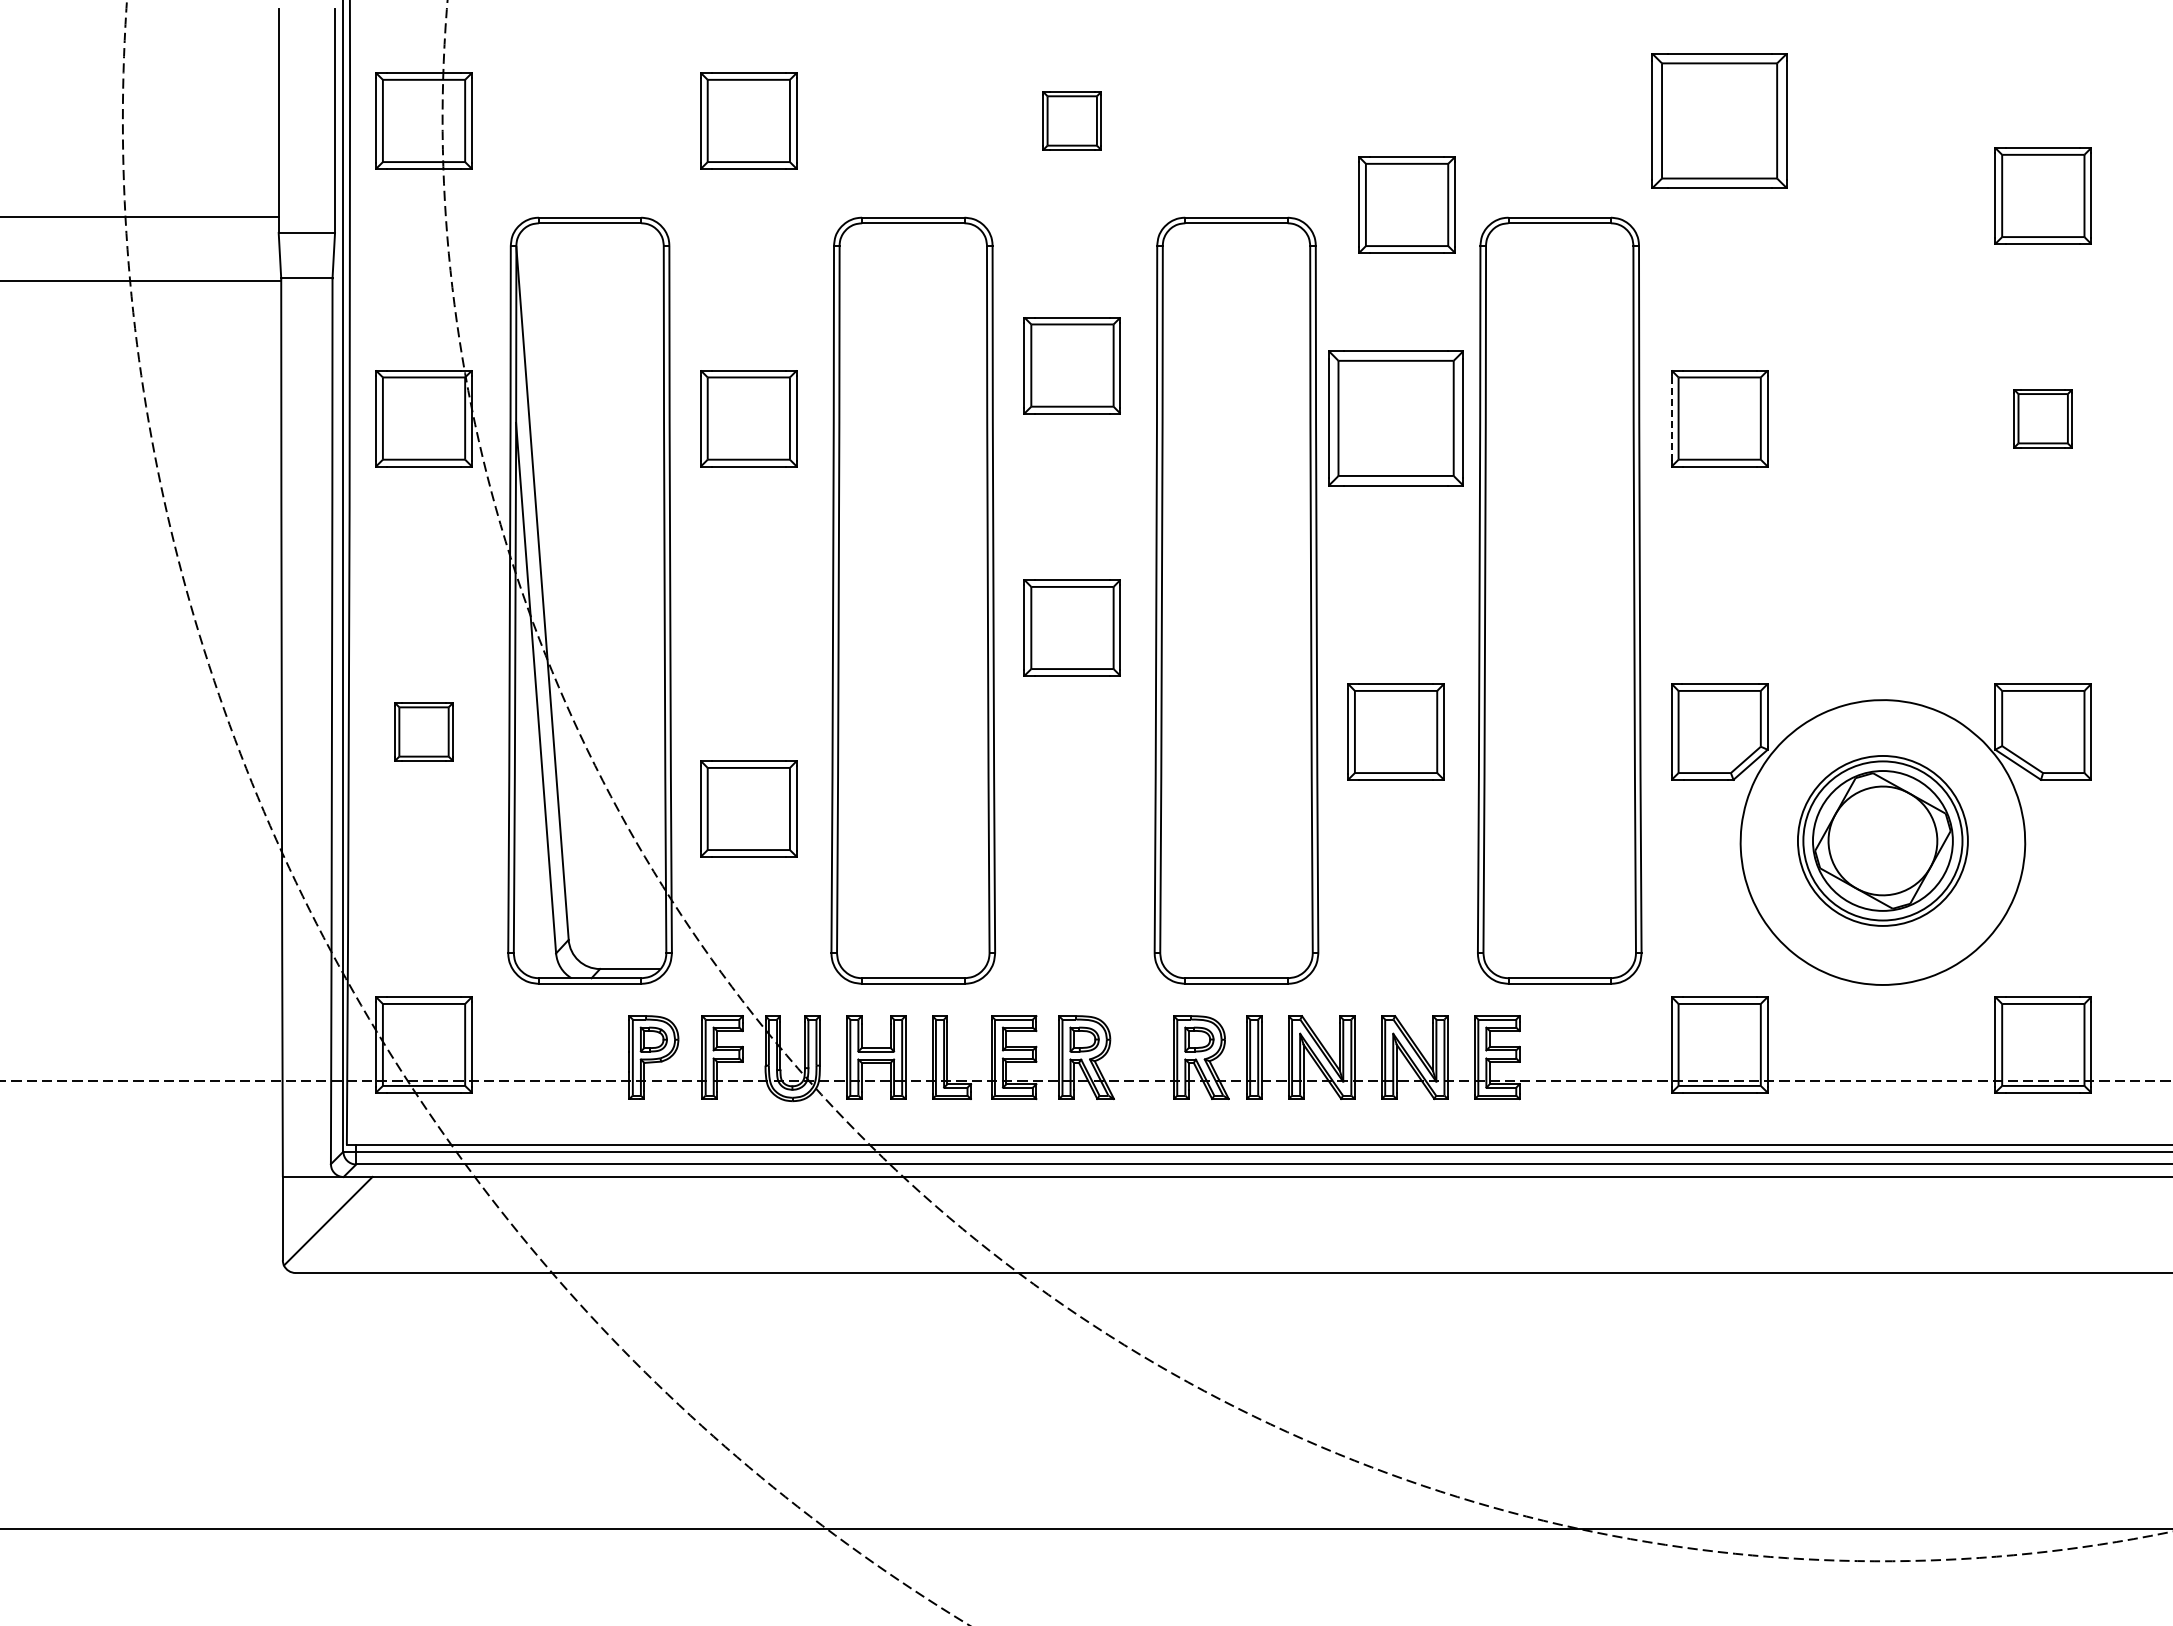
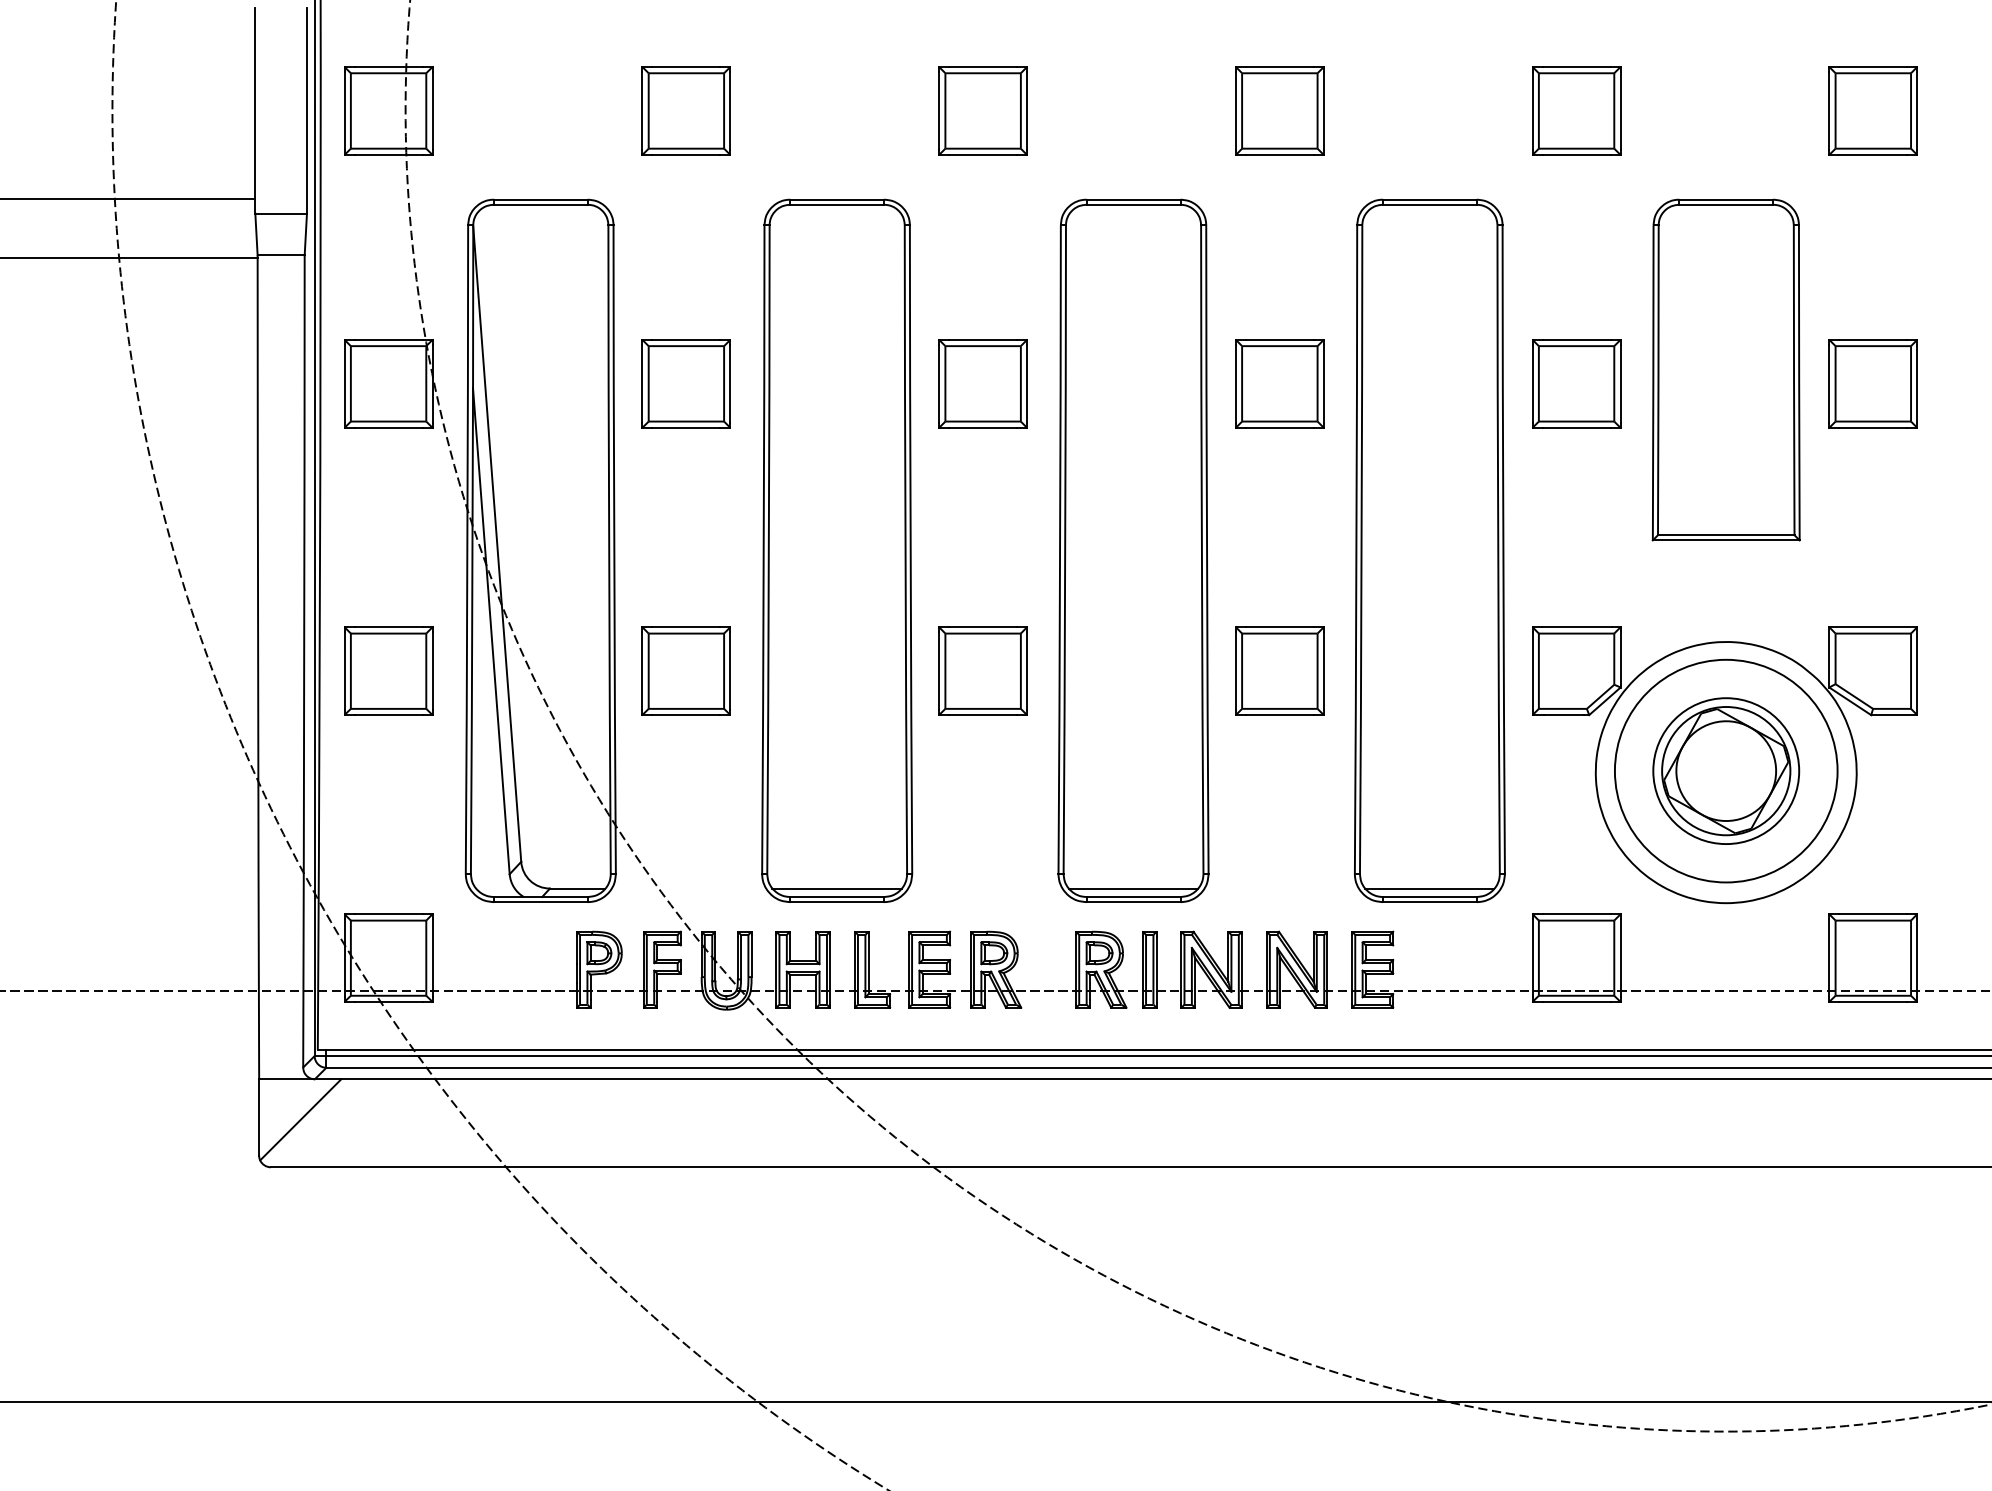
part: (1071, 120) -> (982, 110), size x1.67
part: (1719, 120) -> (1576, 110), size x0.71
part: (2042, 195) -> (1872, 110), moved
part: (1406, 204) -> (1279, 110), moved
part: (1071, 365) -> (982, 383), moved
part: (1882, 403) -> (1725, 370), added
part: (1395, 418) -> (1279, 383), size x0.71
line: (1671, 418) -> (1532, 383), dashed -> solid
part: (2042, 418) -> (1872, 383), size x1.67
part: (1071, 627) -> (982, 670), moved
part: (423, 731) -> (388, 670), size x1.67
part: (748, 808) -> (686, 670), moved
circle: (1882, 840) -> (1725, 770), size x1.43
line: (912, 968) -> (836, 888), added
line: (1235, 968) -> (1132, 888), added
line: (1559, 968) -> (1429, 888), added

